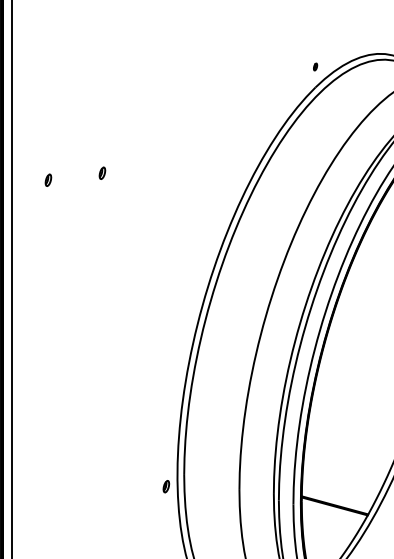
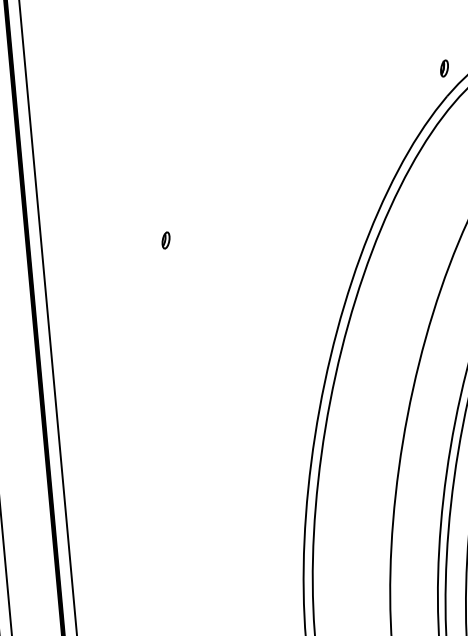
part: (315, 66) -> (444, 67), size x1.67
part: (48, 179) -> (92, 255), removed

